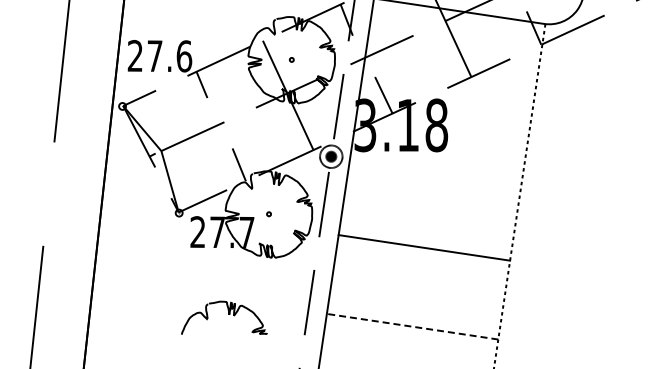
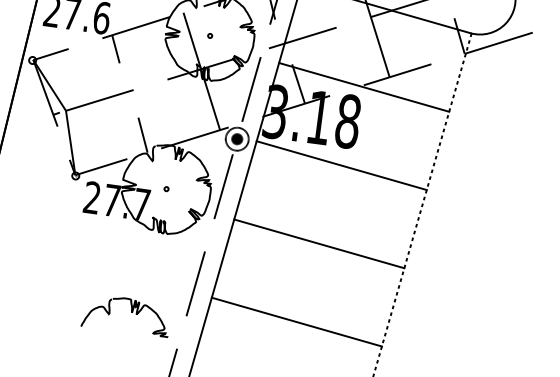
line: (447, 89) -> (363, 86), added
line: (435, 168) -> (341, 165), added
part: (224, 317) -> (126, 314), moved
line: (412, 326) -> (296, 321), dashed -> solid

